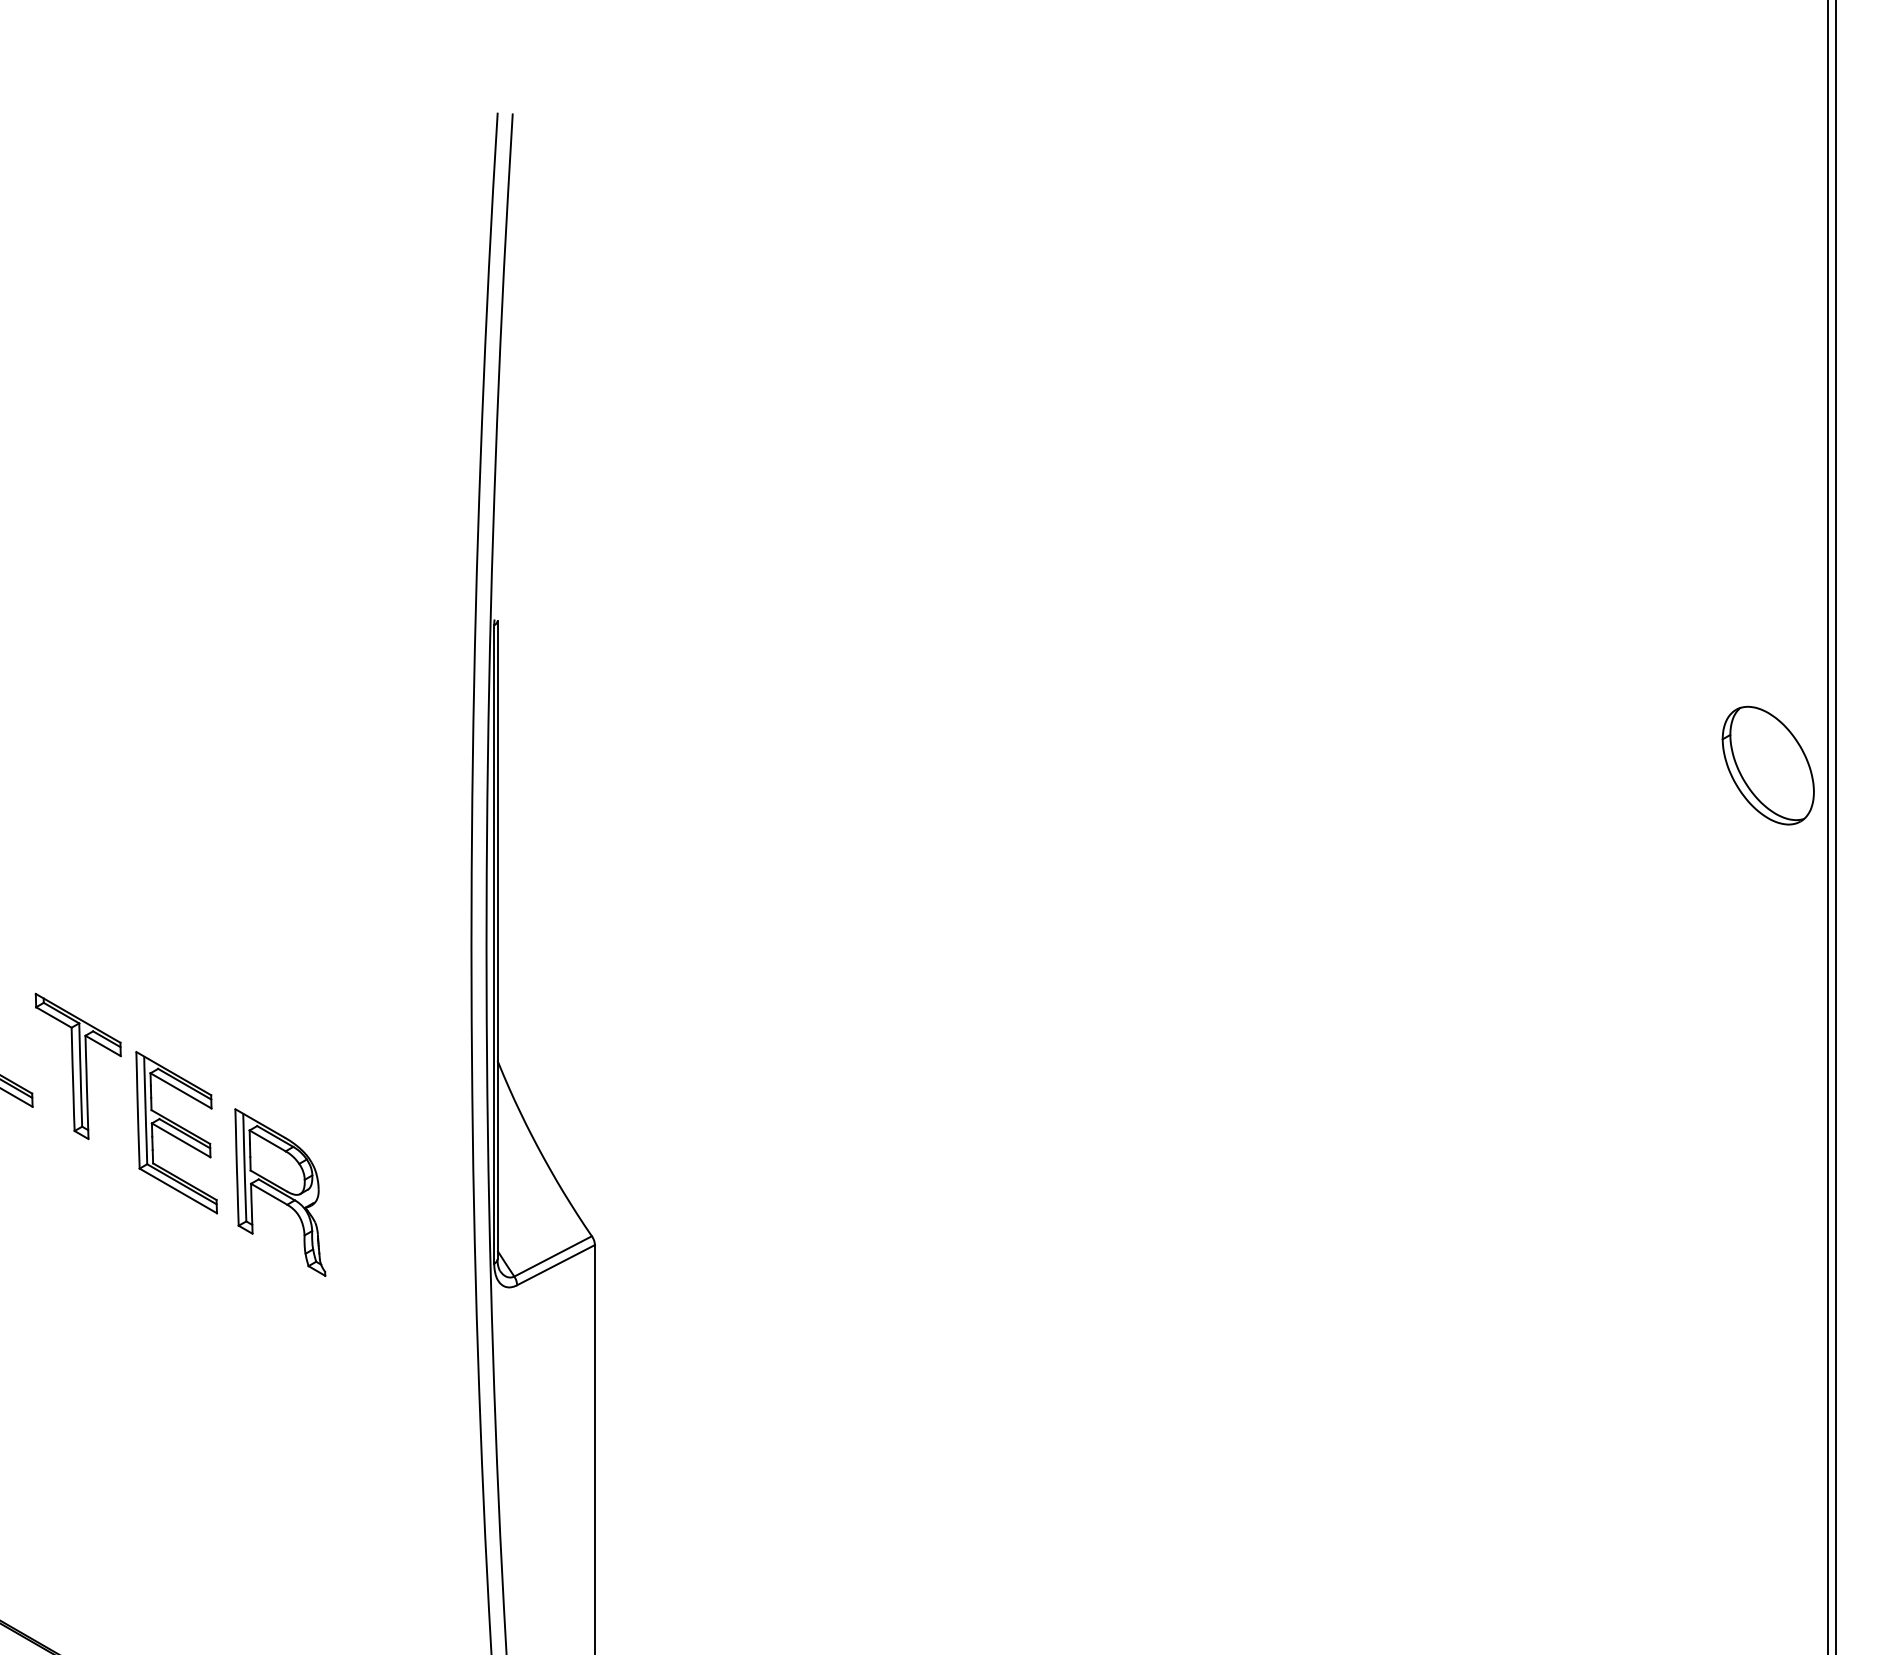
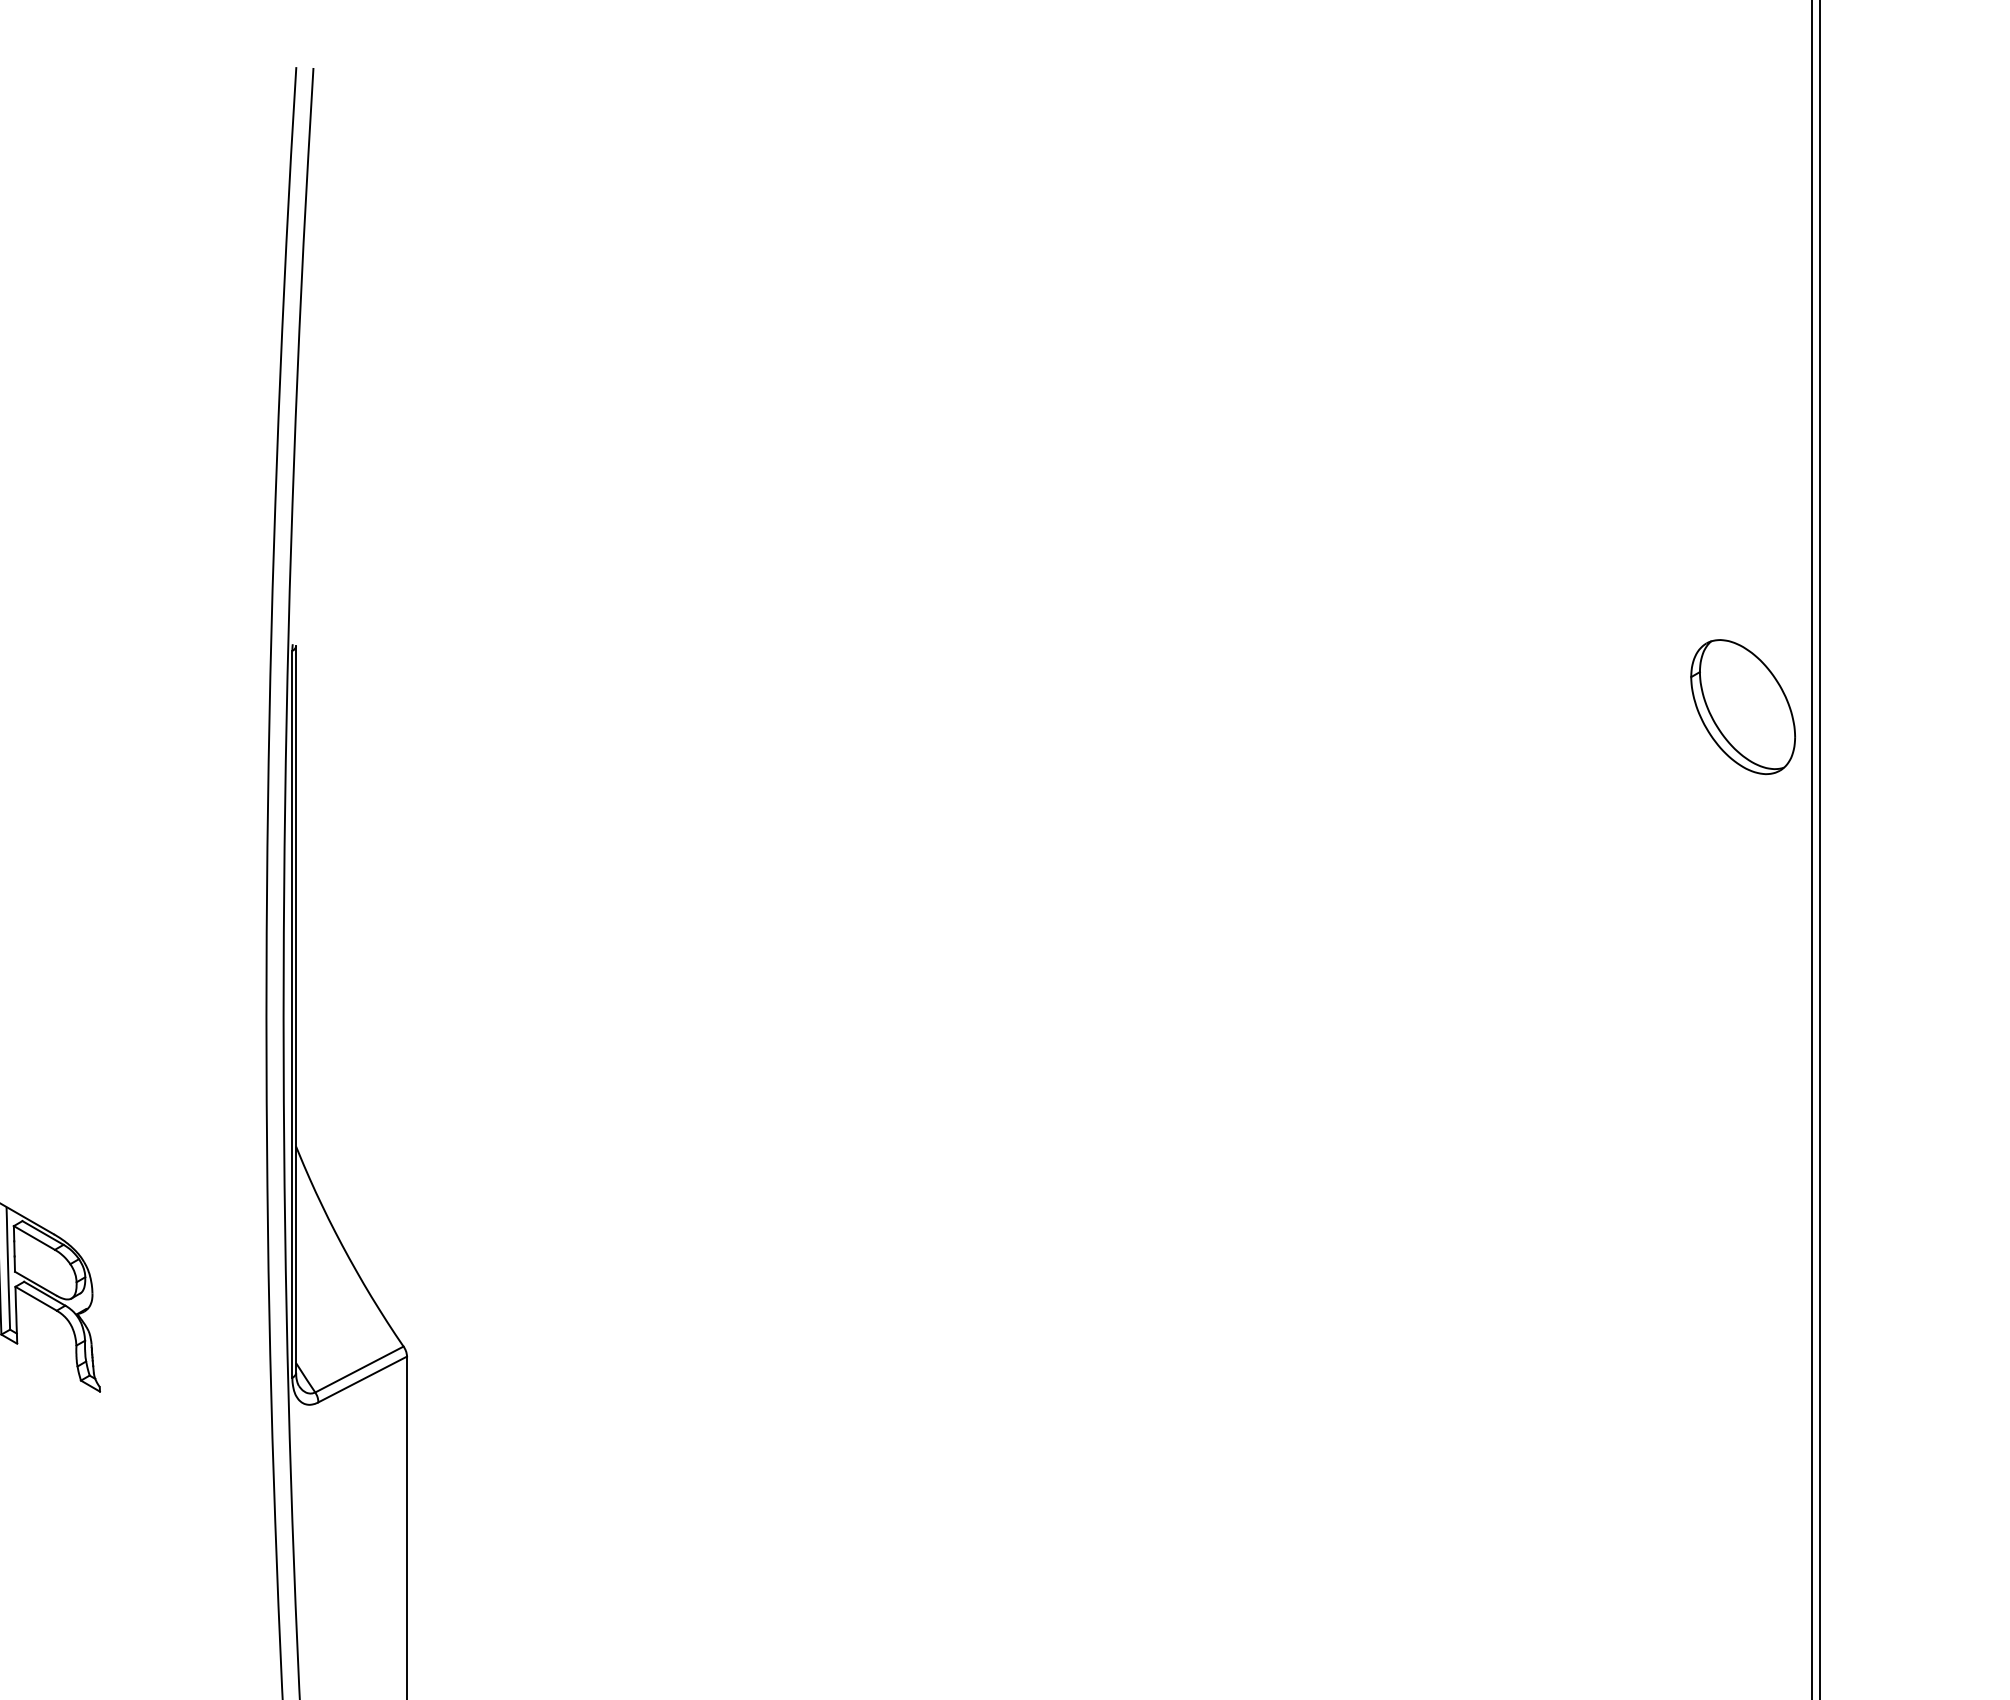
part: (1767, 765) -> (1742, 706), moved

